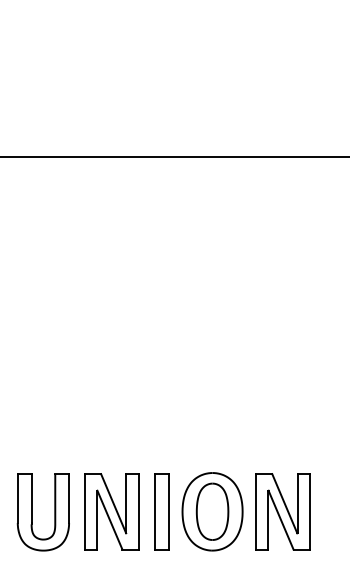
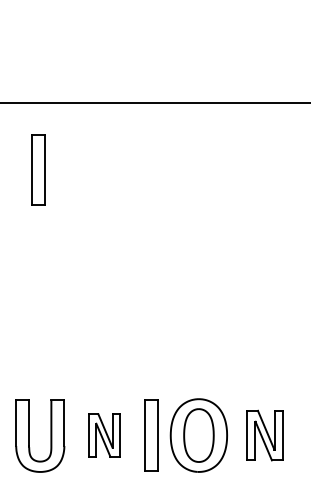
part: (40, 228) -> (37, 169), added
part: (111, 511) -> (104, 435), size x0.6
part: (282, 511) -> (264, 435), size x0.7

